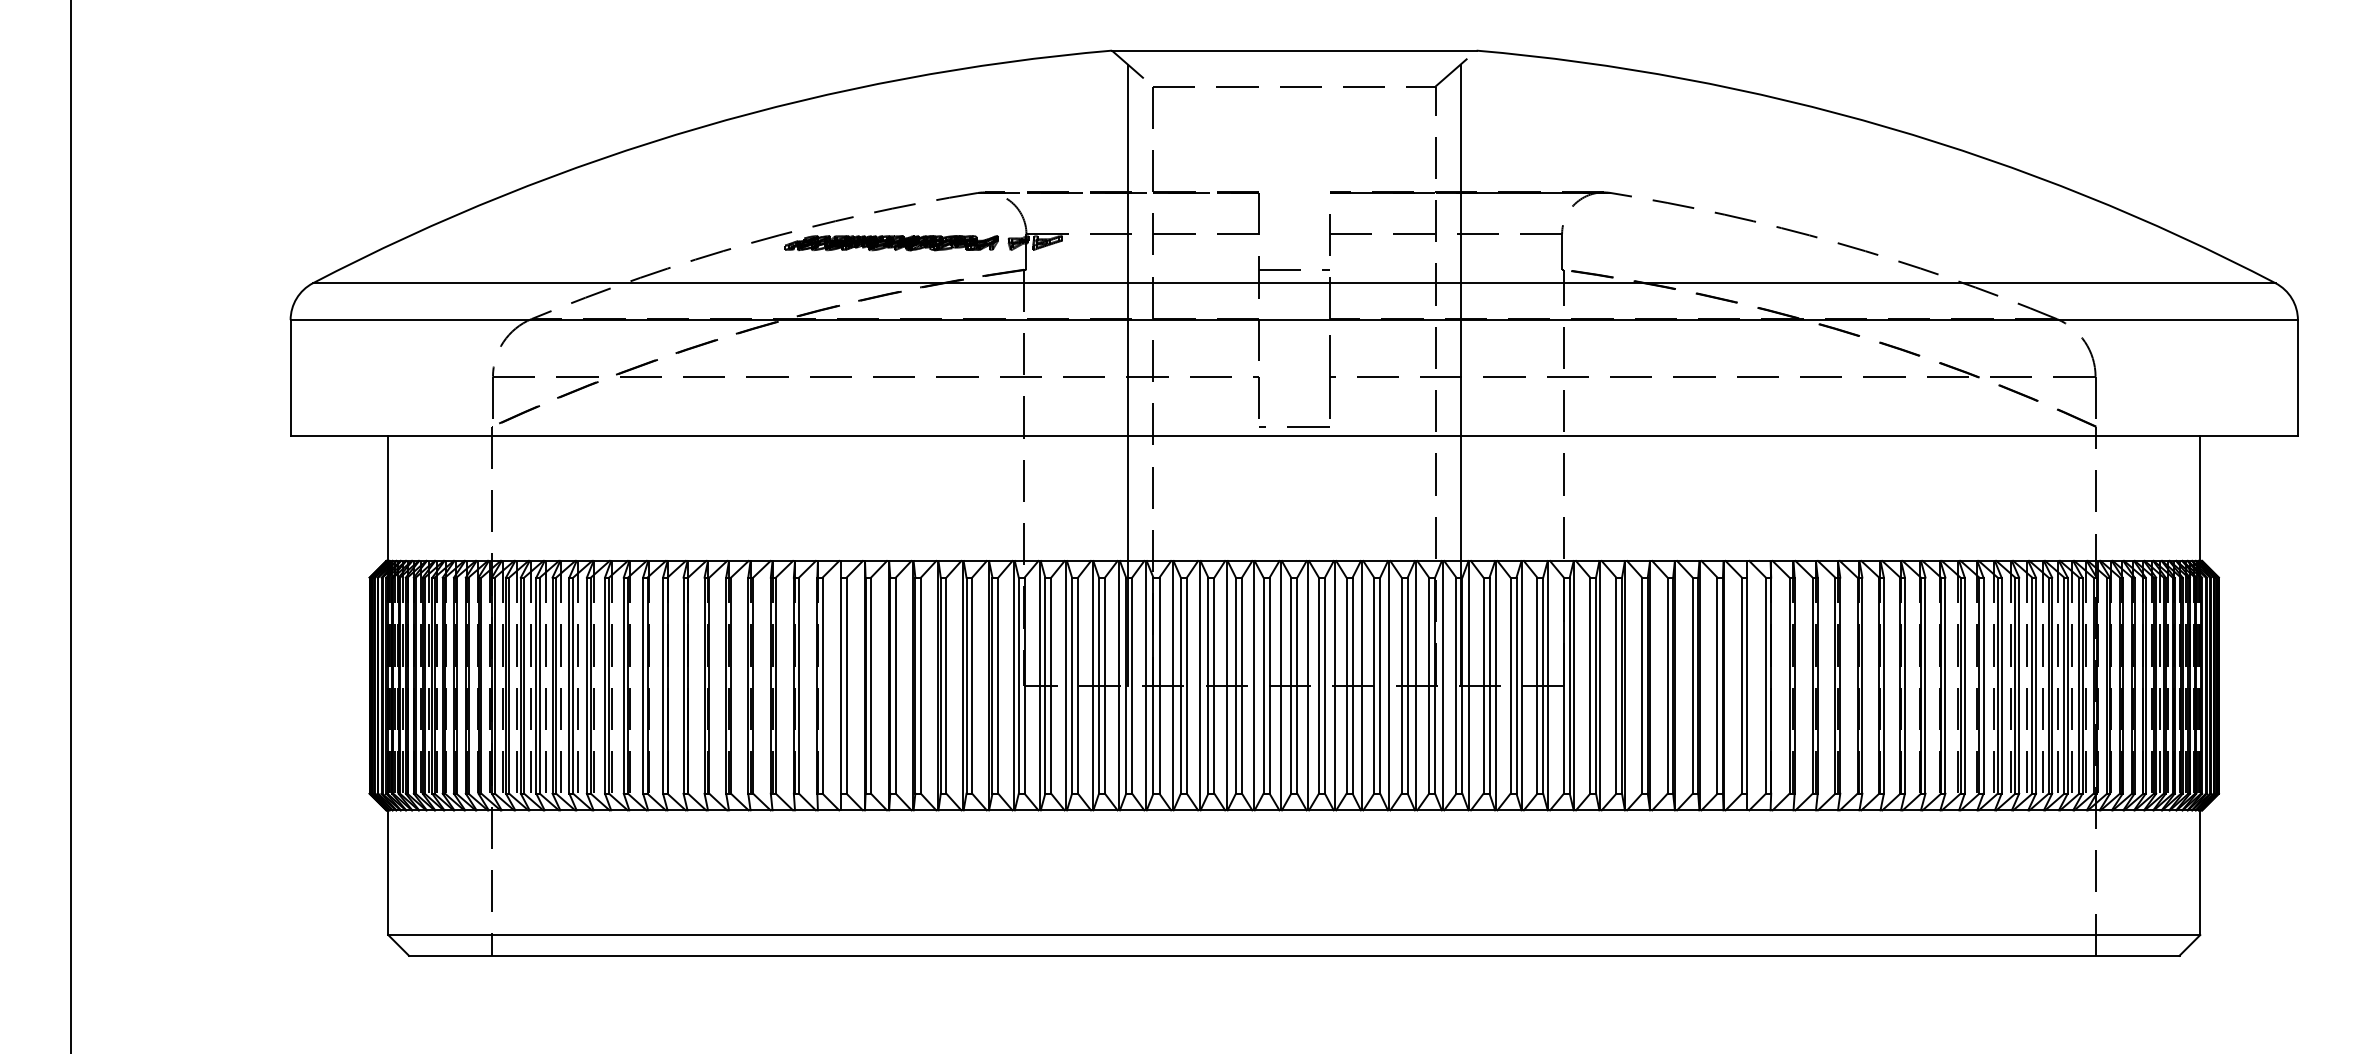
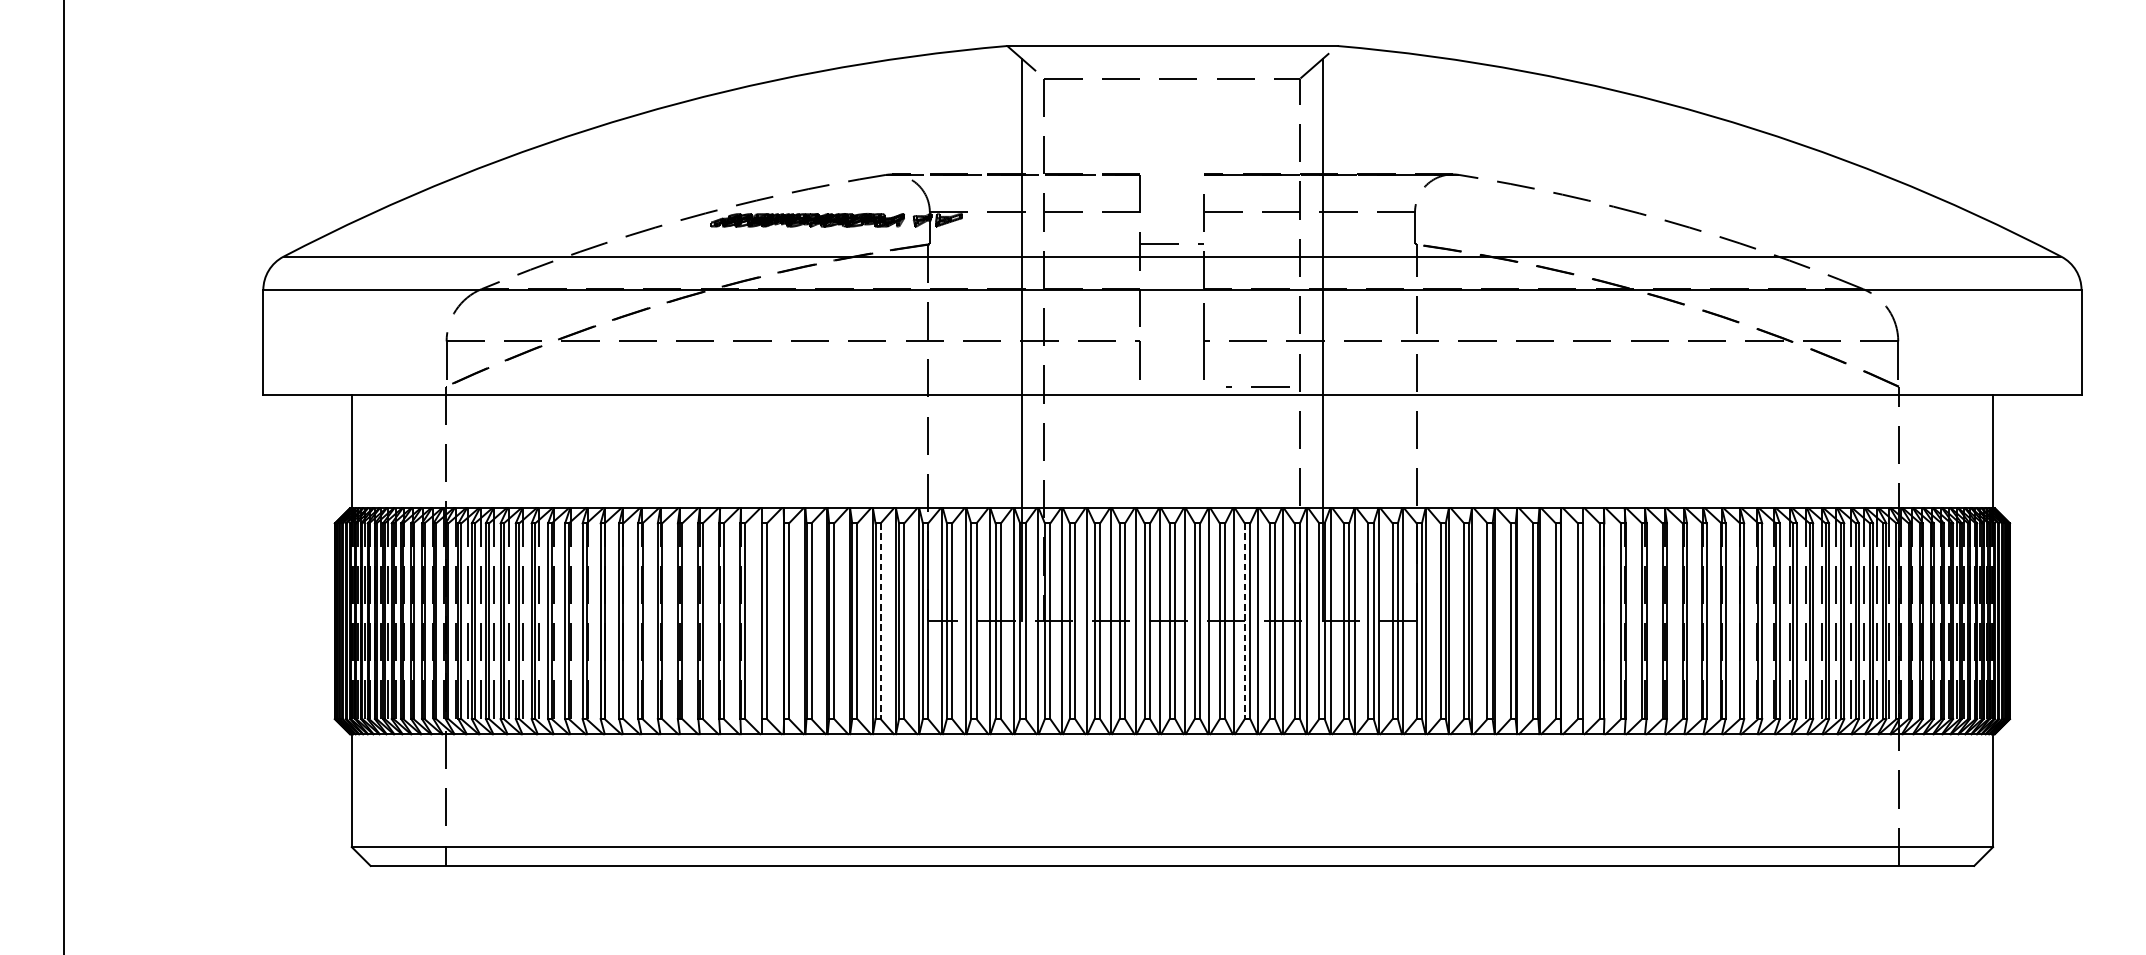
line: (1294, 426) -> (1257, 386), moved
line: (972, 686) -> (880, 621), solid -> dashed
line: (1374, 686) -> (1245, 621), solid -> dashed

